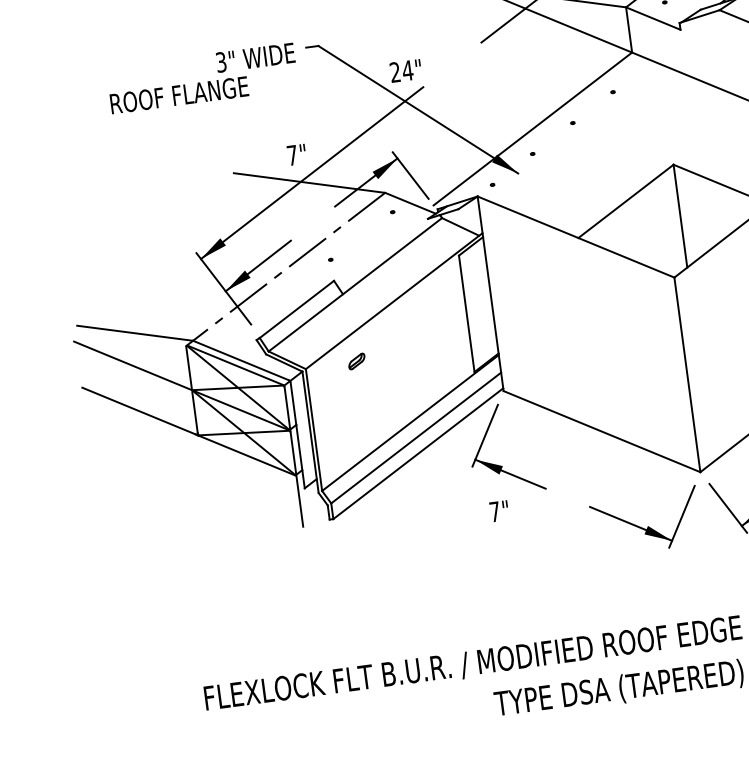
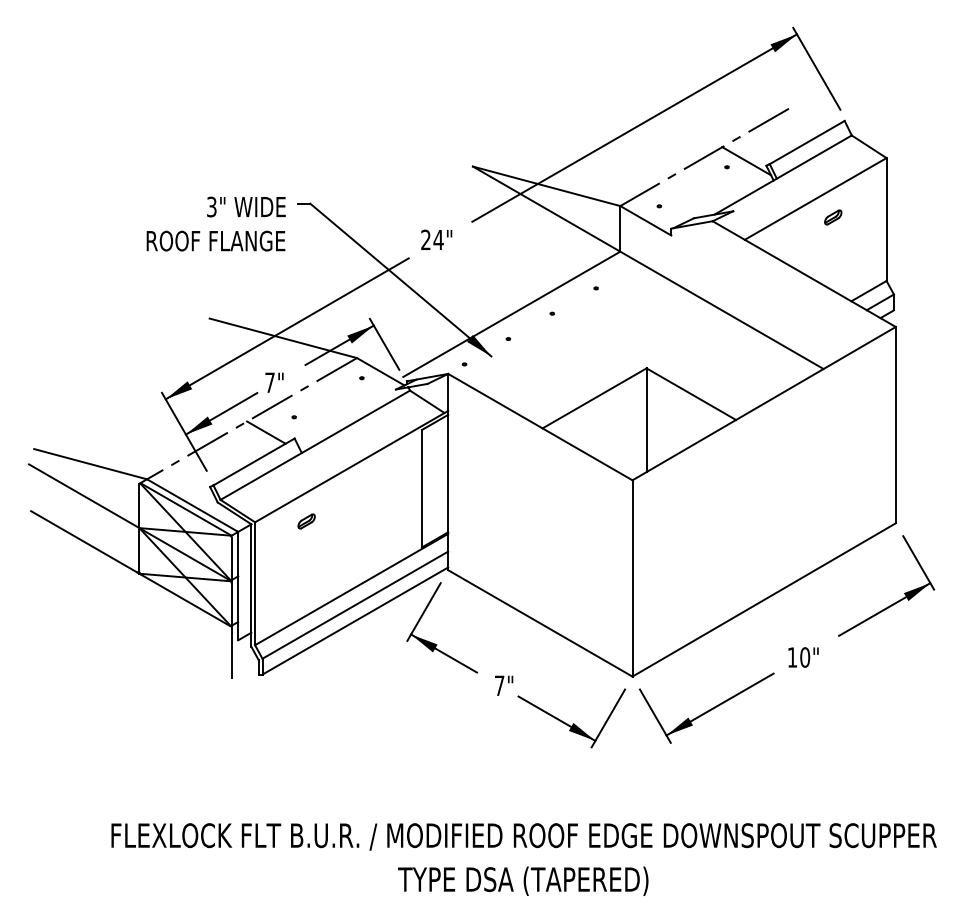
text: (405, 70) -> (436, 239), moved
text: (178, 94) -> (215, 240), moved
text: (296, 154) -> (274, 382), moved
line: (305, 278) -> (266, 432), added
text: (499, 510) -> (504, 685), moved

